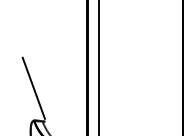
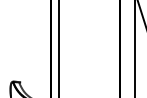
line: (33, 88) -> (12, 58), removed

